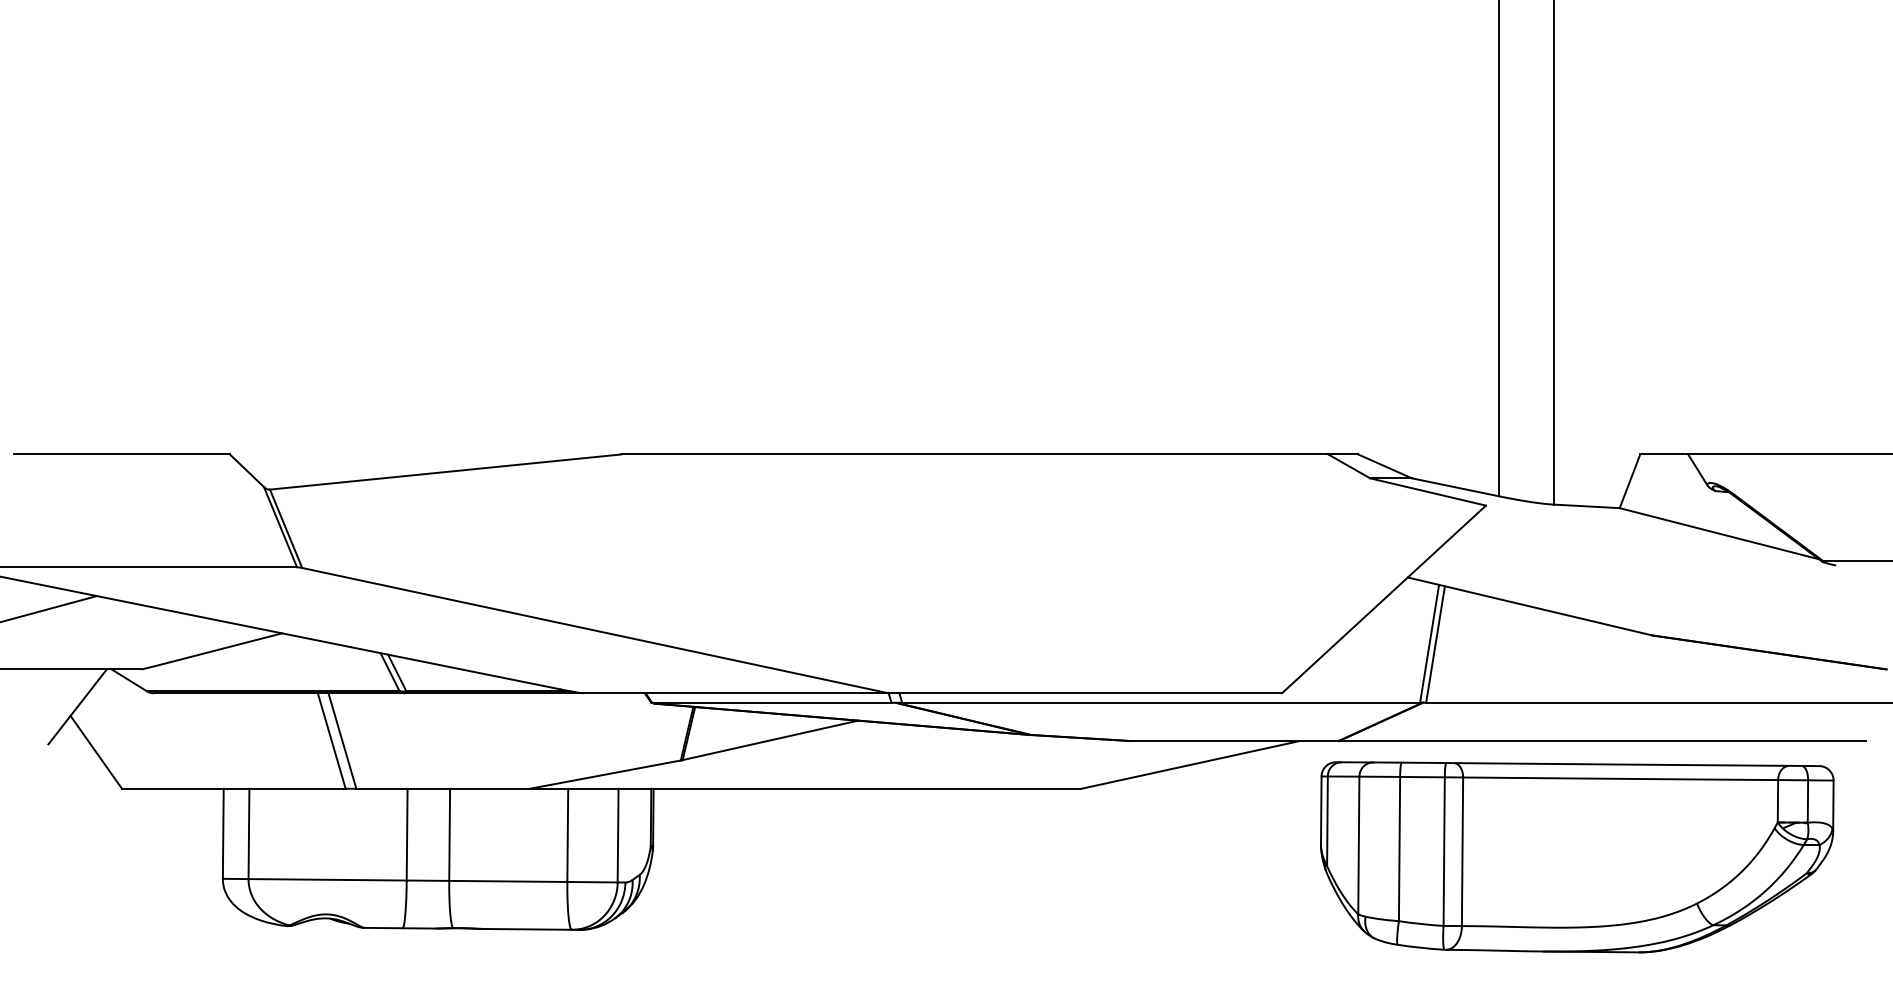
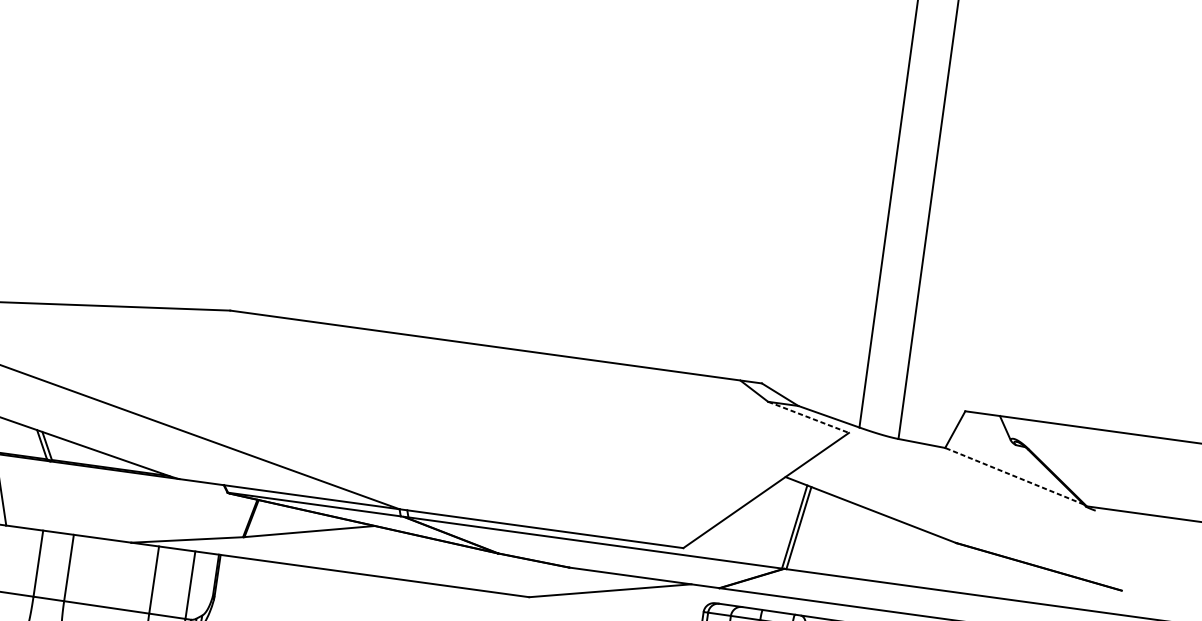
line: (1428, 492) -> (808, 417), solid -> dashed
line: (1719, 533) -> (1014, 476), solid -> dashed

